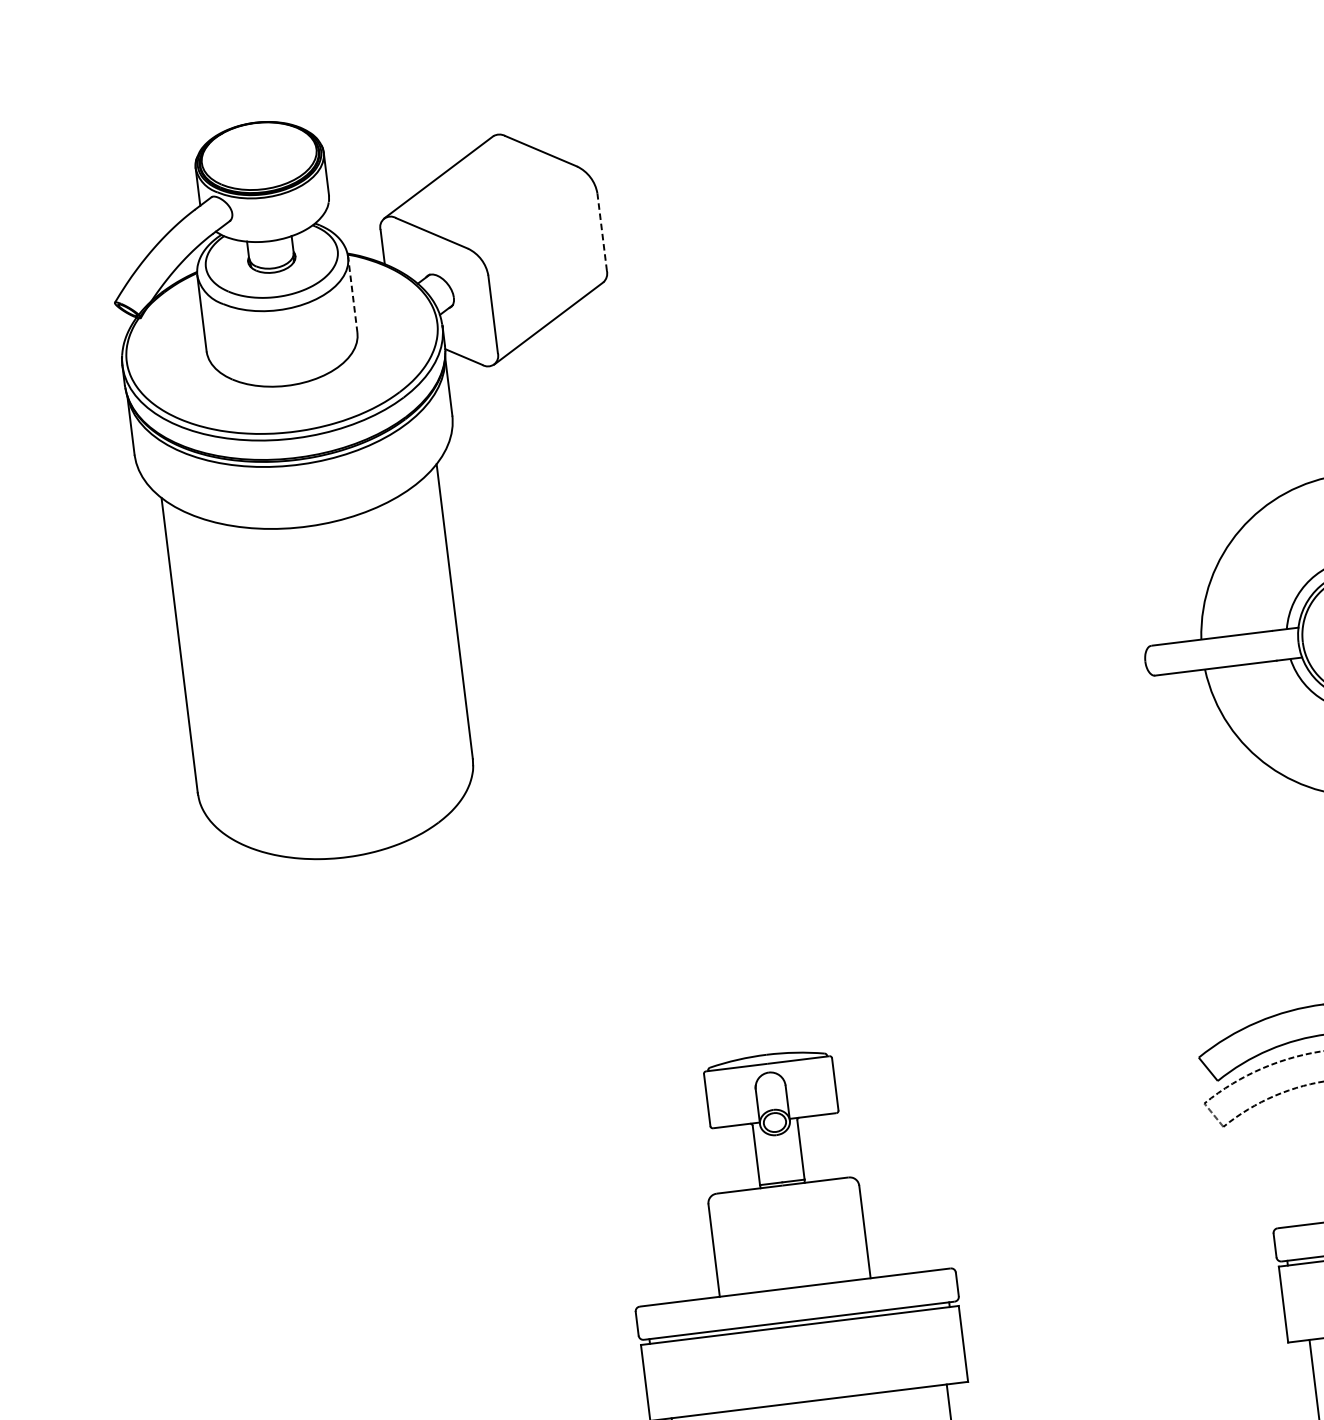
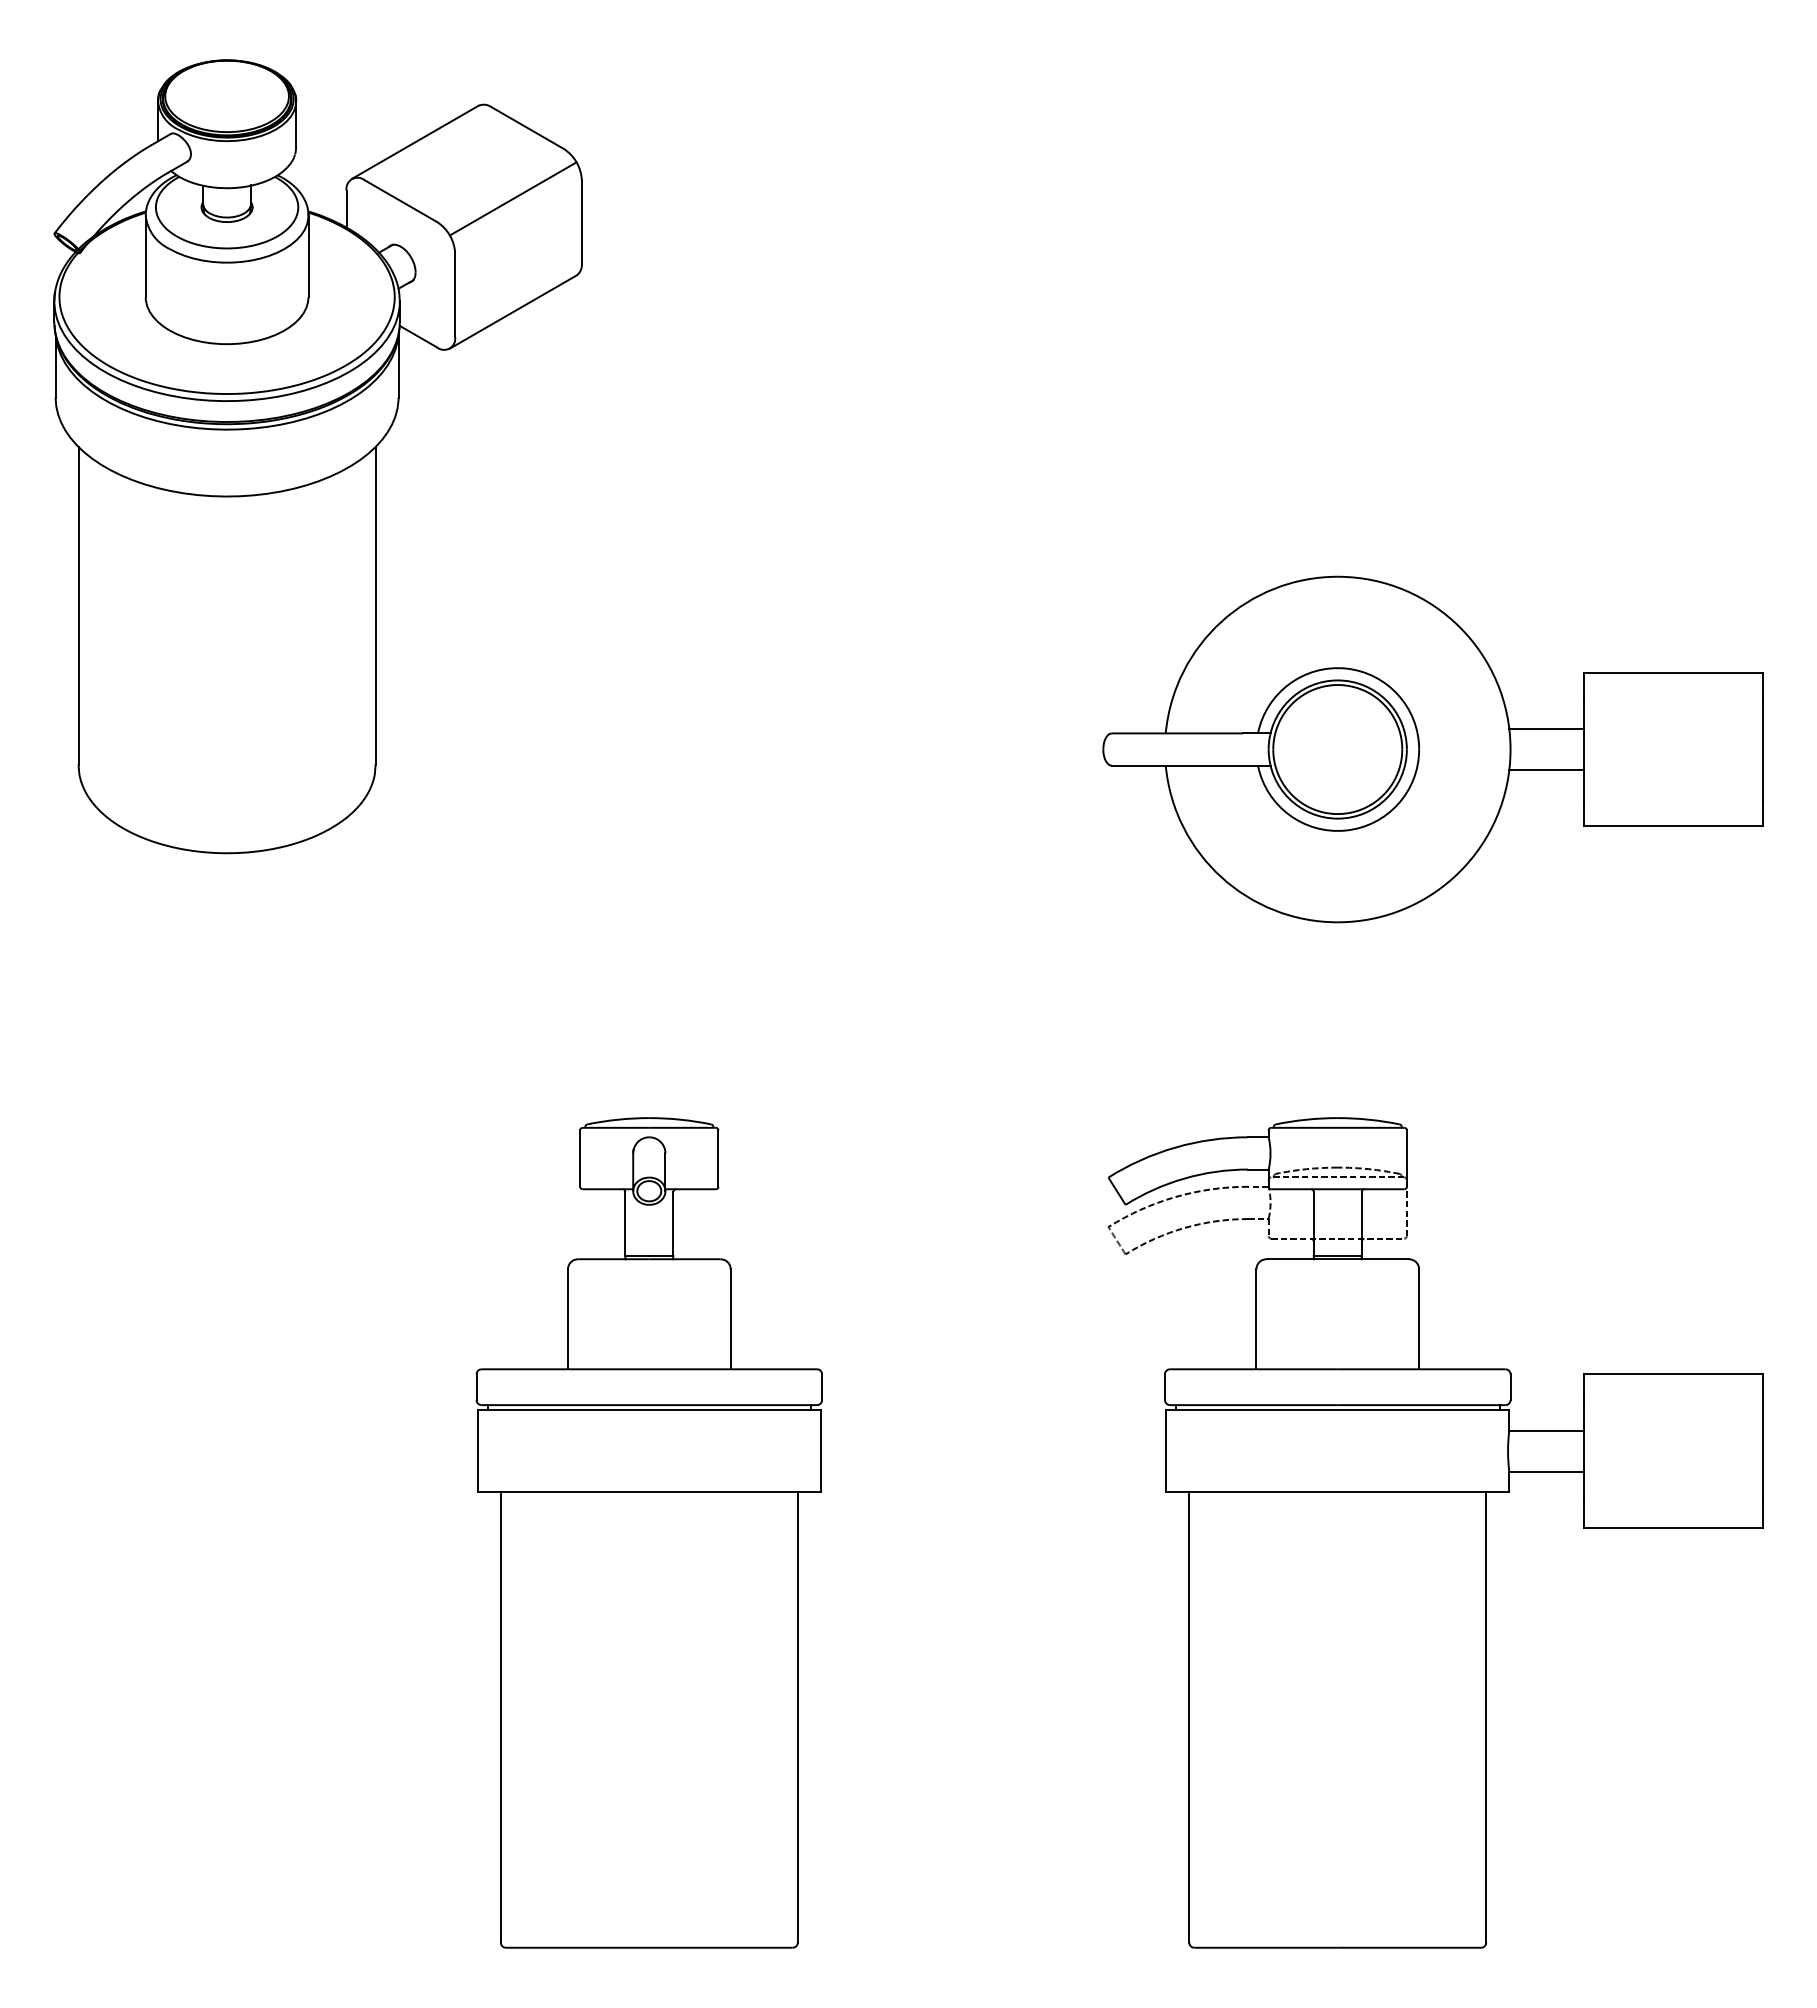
line: (535, 218) -> (512, 198), added
line: (601, 232) -> (581, 222), dashed -> solid
line: (352, 295) -> (308, 256), dashed -> solid

